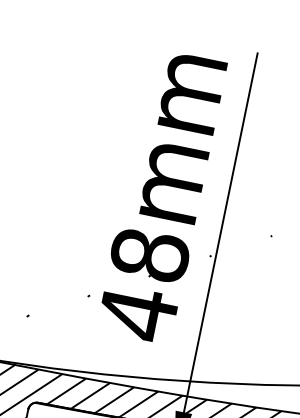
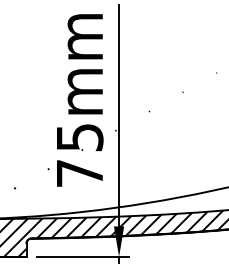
text: (143, 284) -> (79, 155), 48mm -> 75mm

